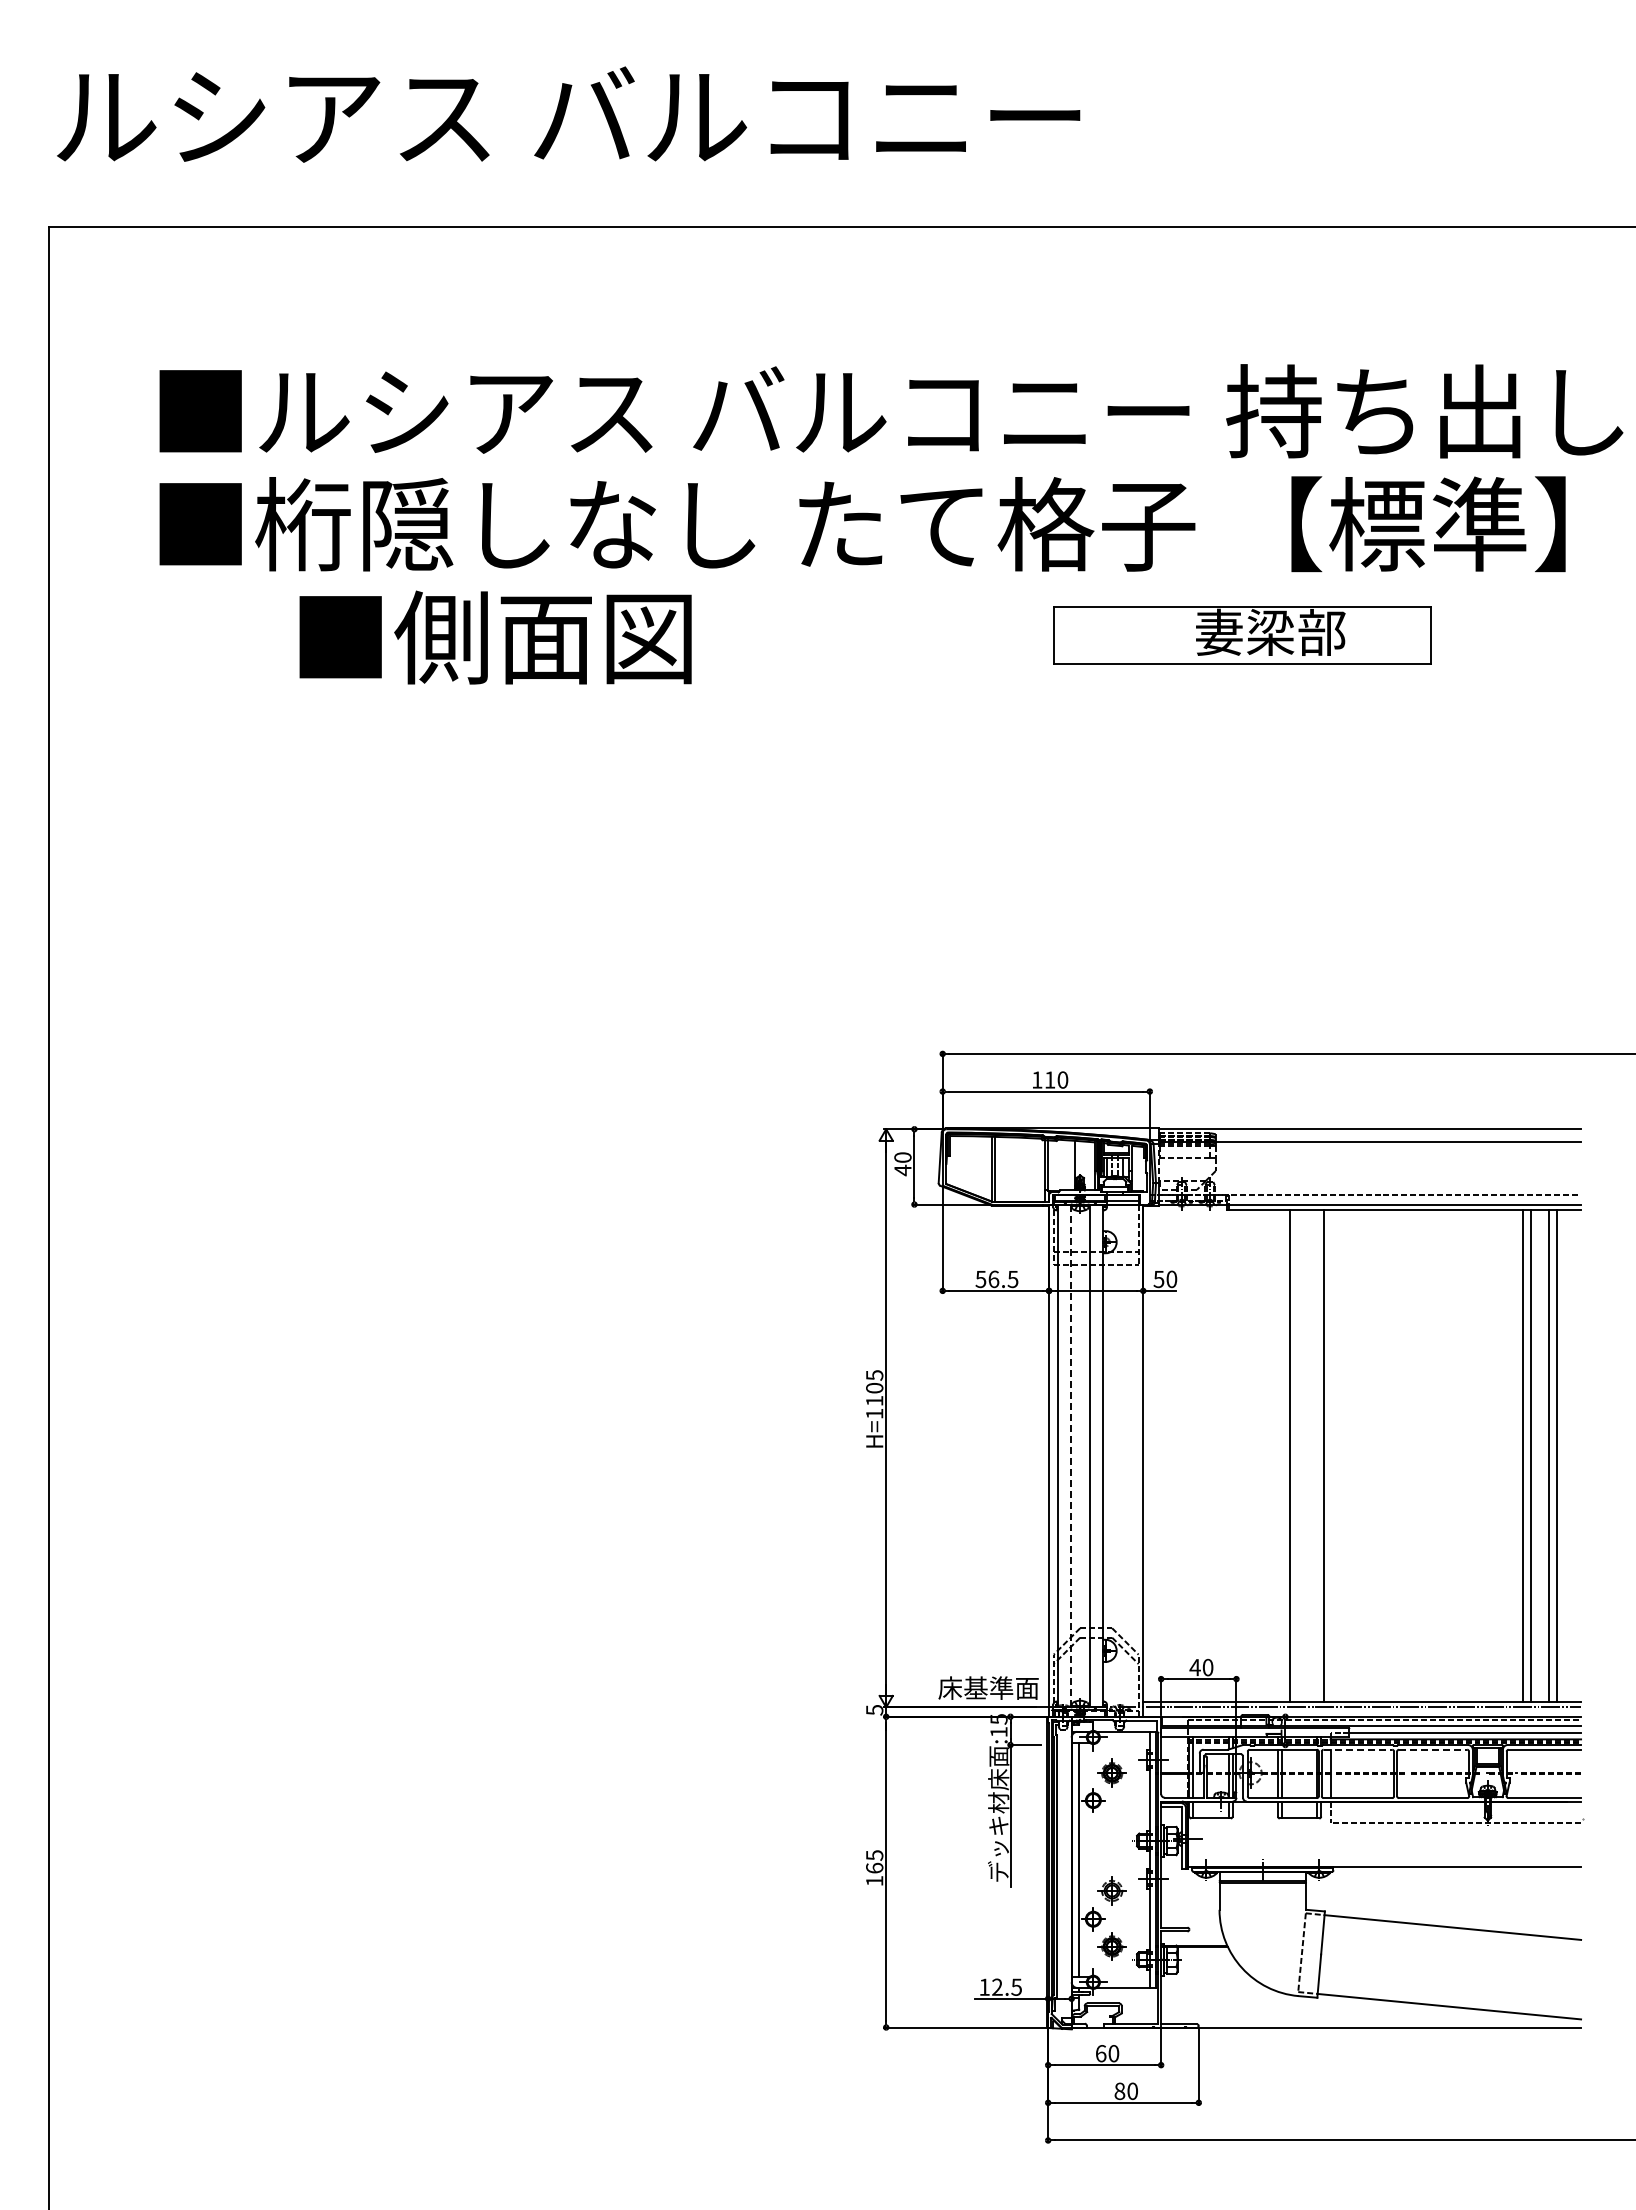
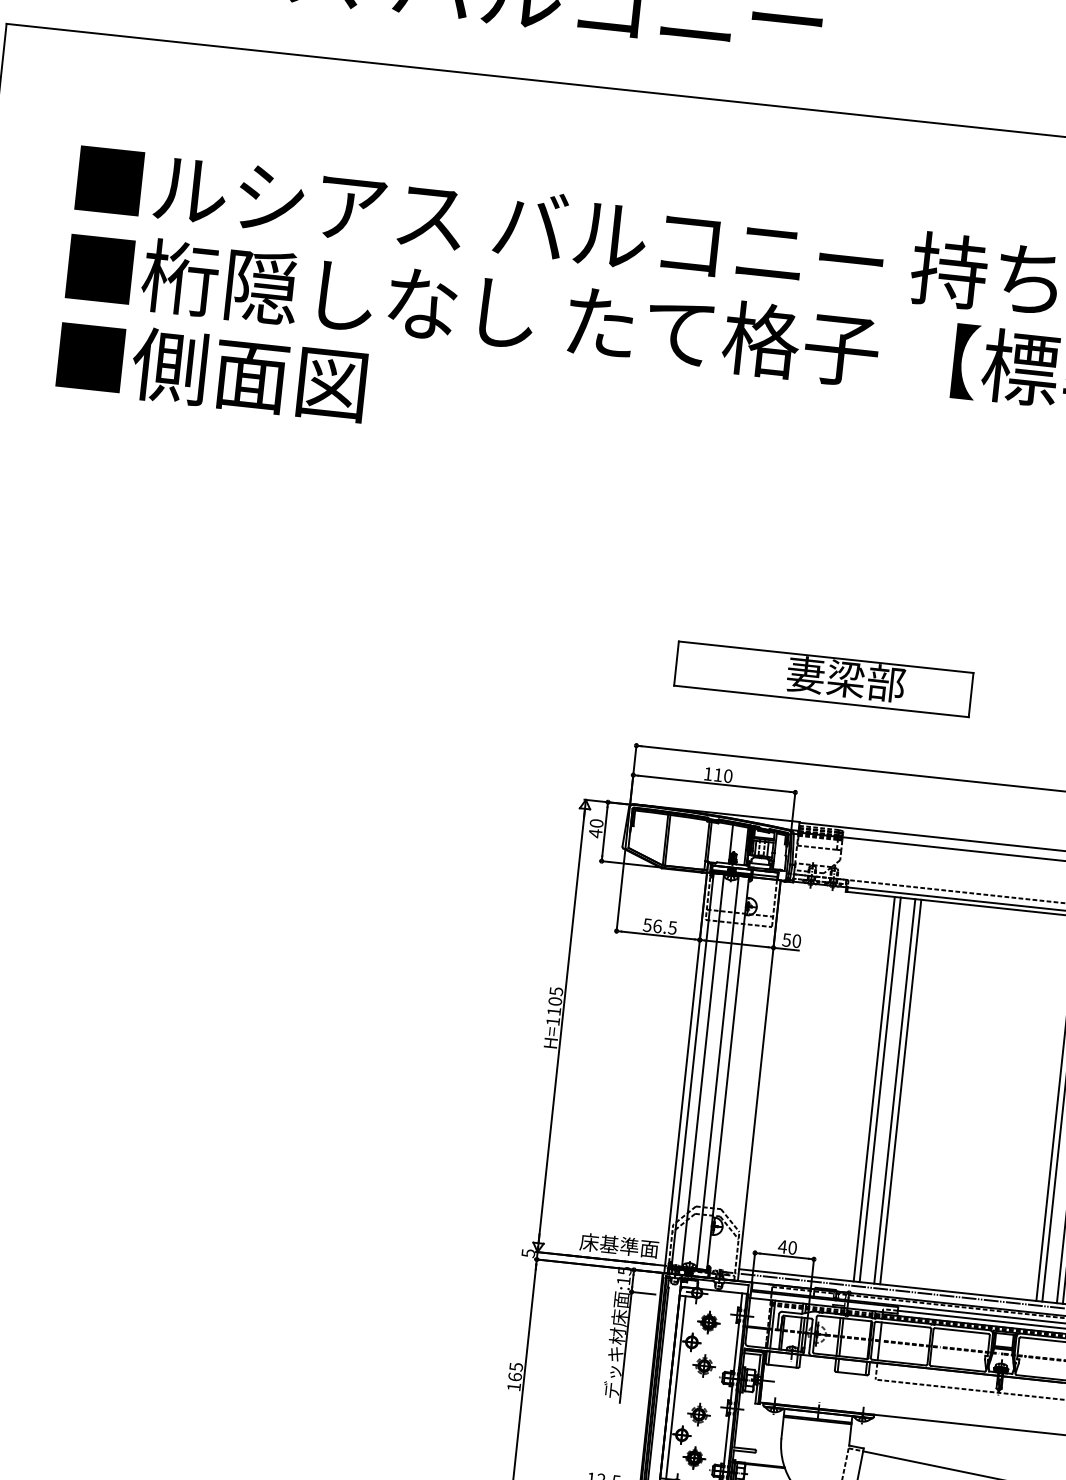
part: (1242, 635) -> (823, 679), moved
text: (495, 637) -> (211, 370), moved
line: (1070, 1455) -> (702, 1070), dashed -> solid
line: (1297, 1455) -> (880, 1089), added
line: (1315, 1455) -> (894, 1091), added
line: (1358, 1749) -> (903, 1324), dashed -> solid
line: (1433, 1749) -> (962, 1330), dashed -> solid
part: (1111, 1828) -> (703, 1365), added

